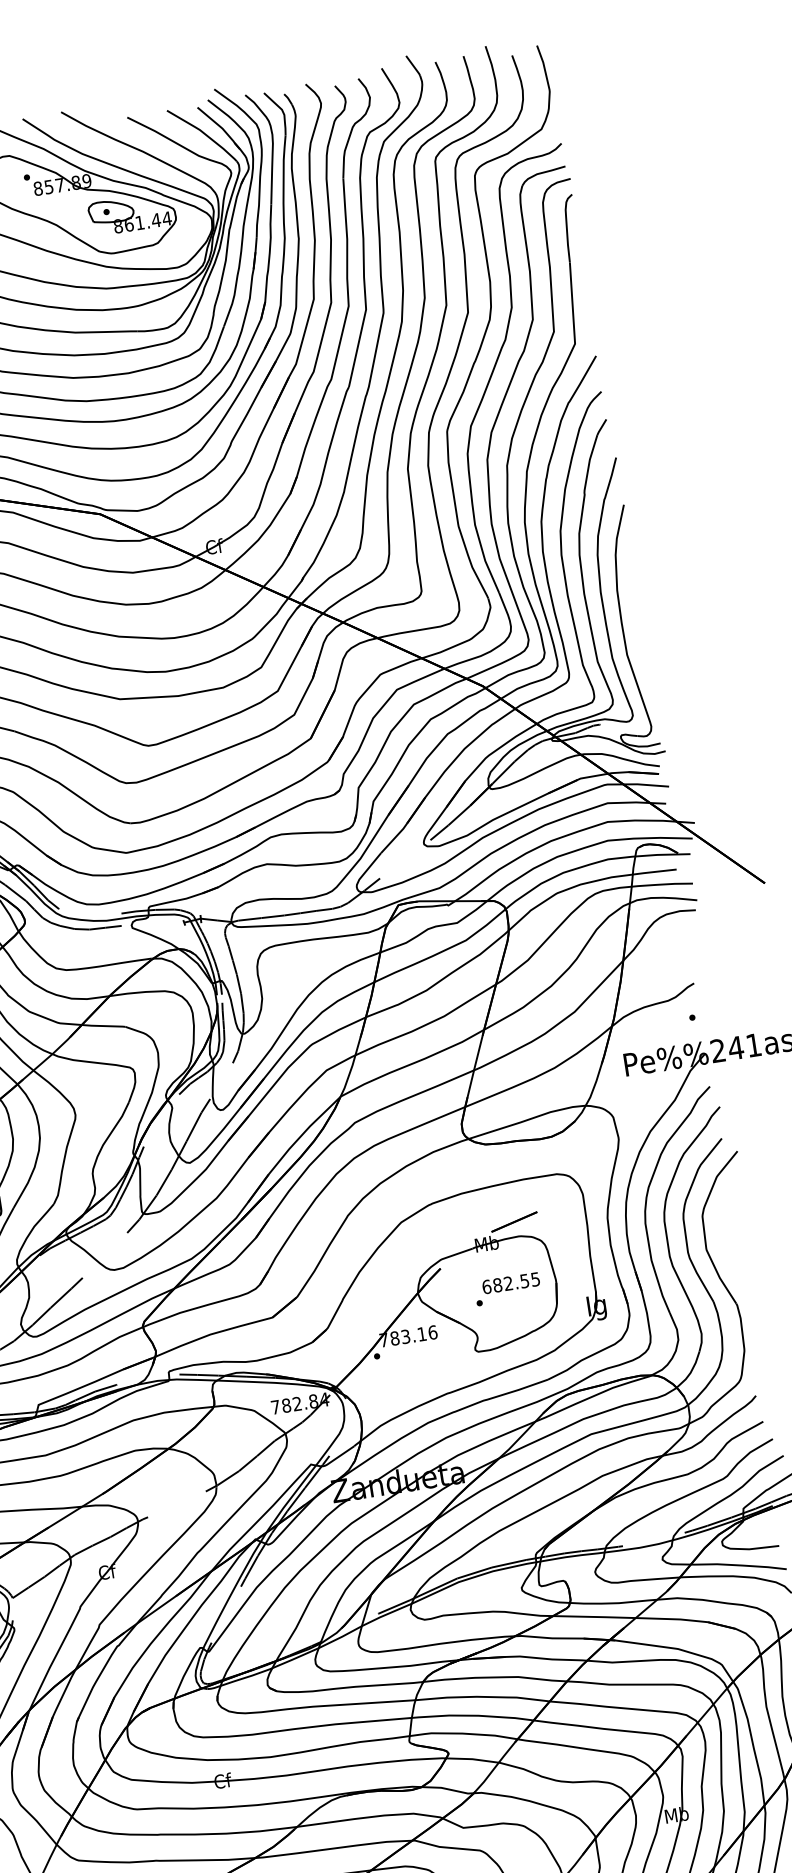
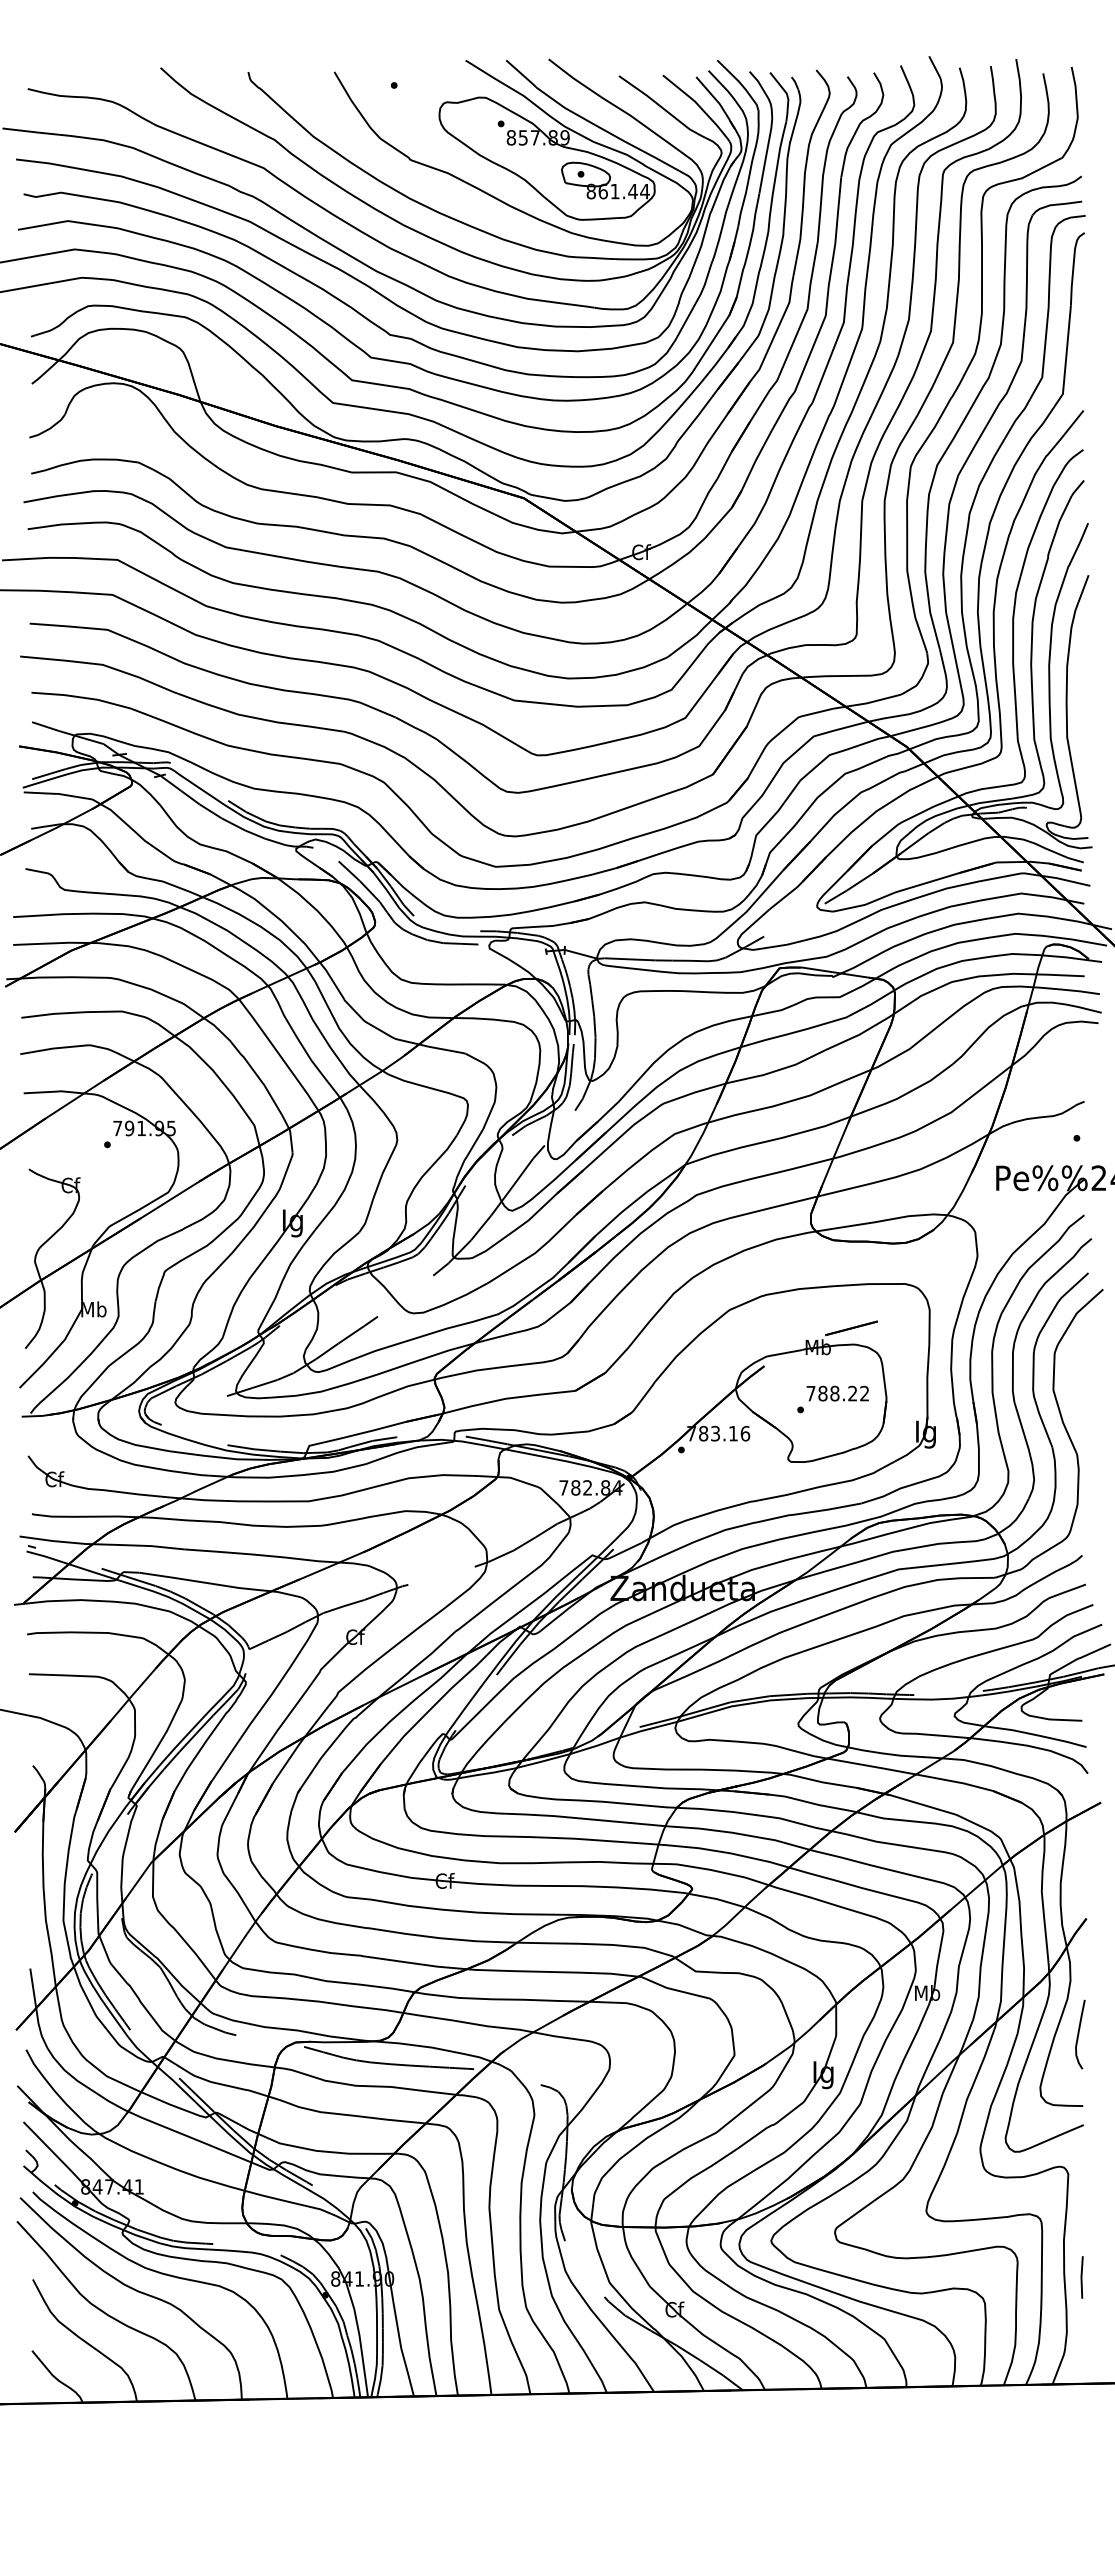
text: (510, 1283) -> (837, 1393), 682.55 -> 788.22

